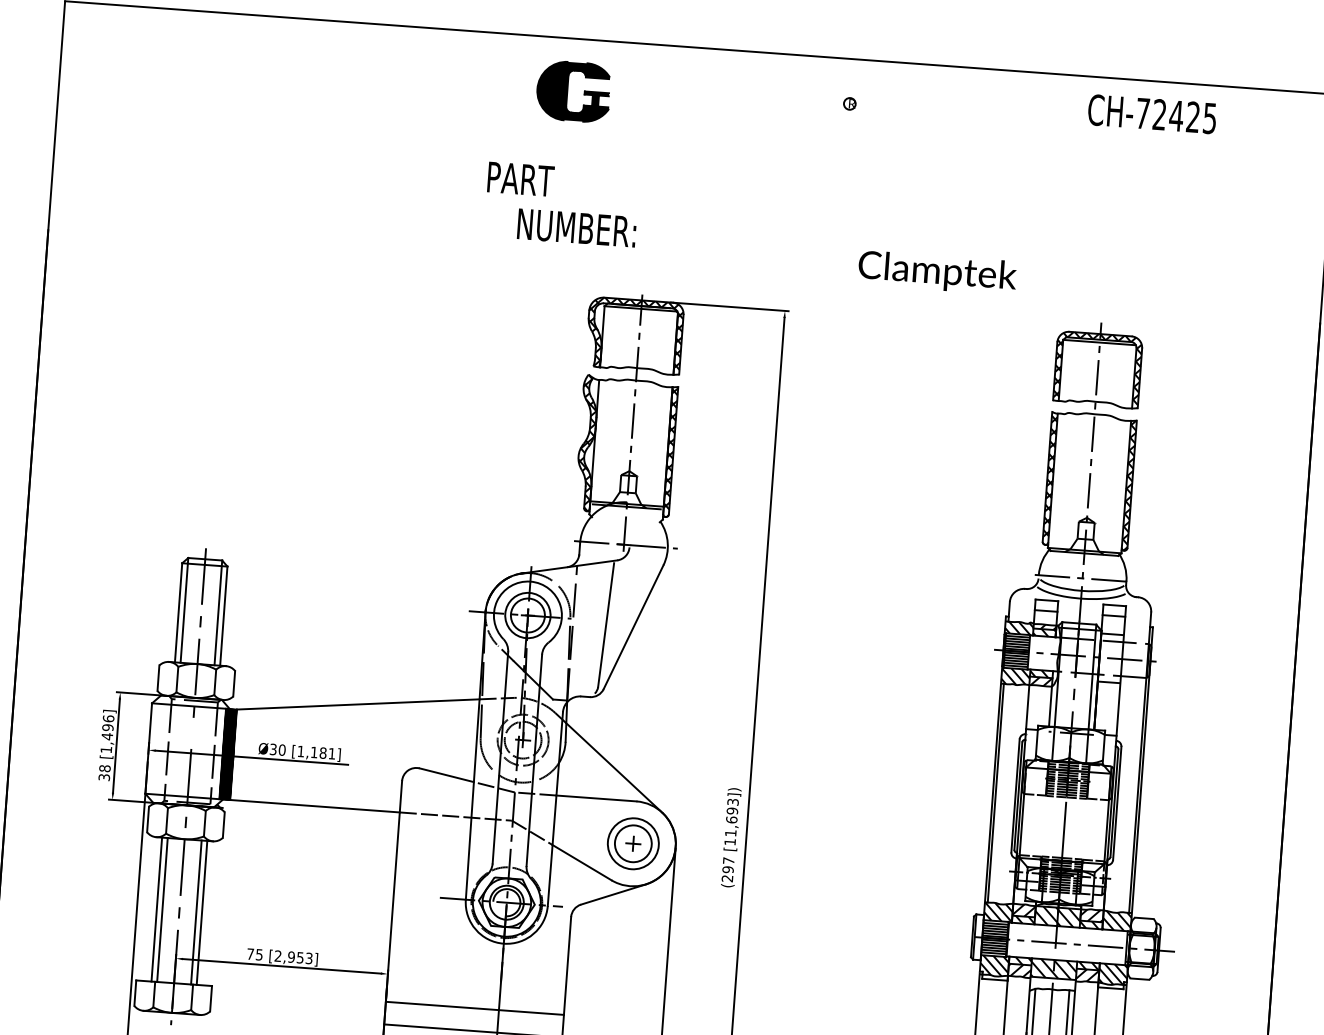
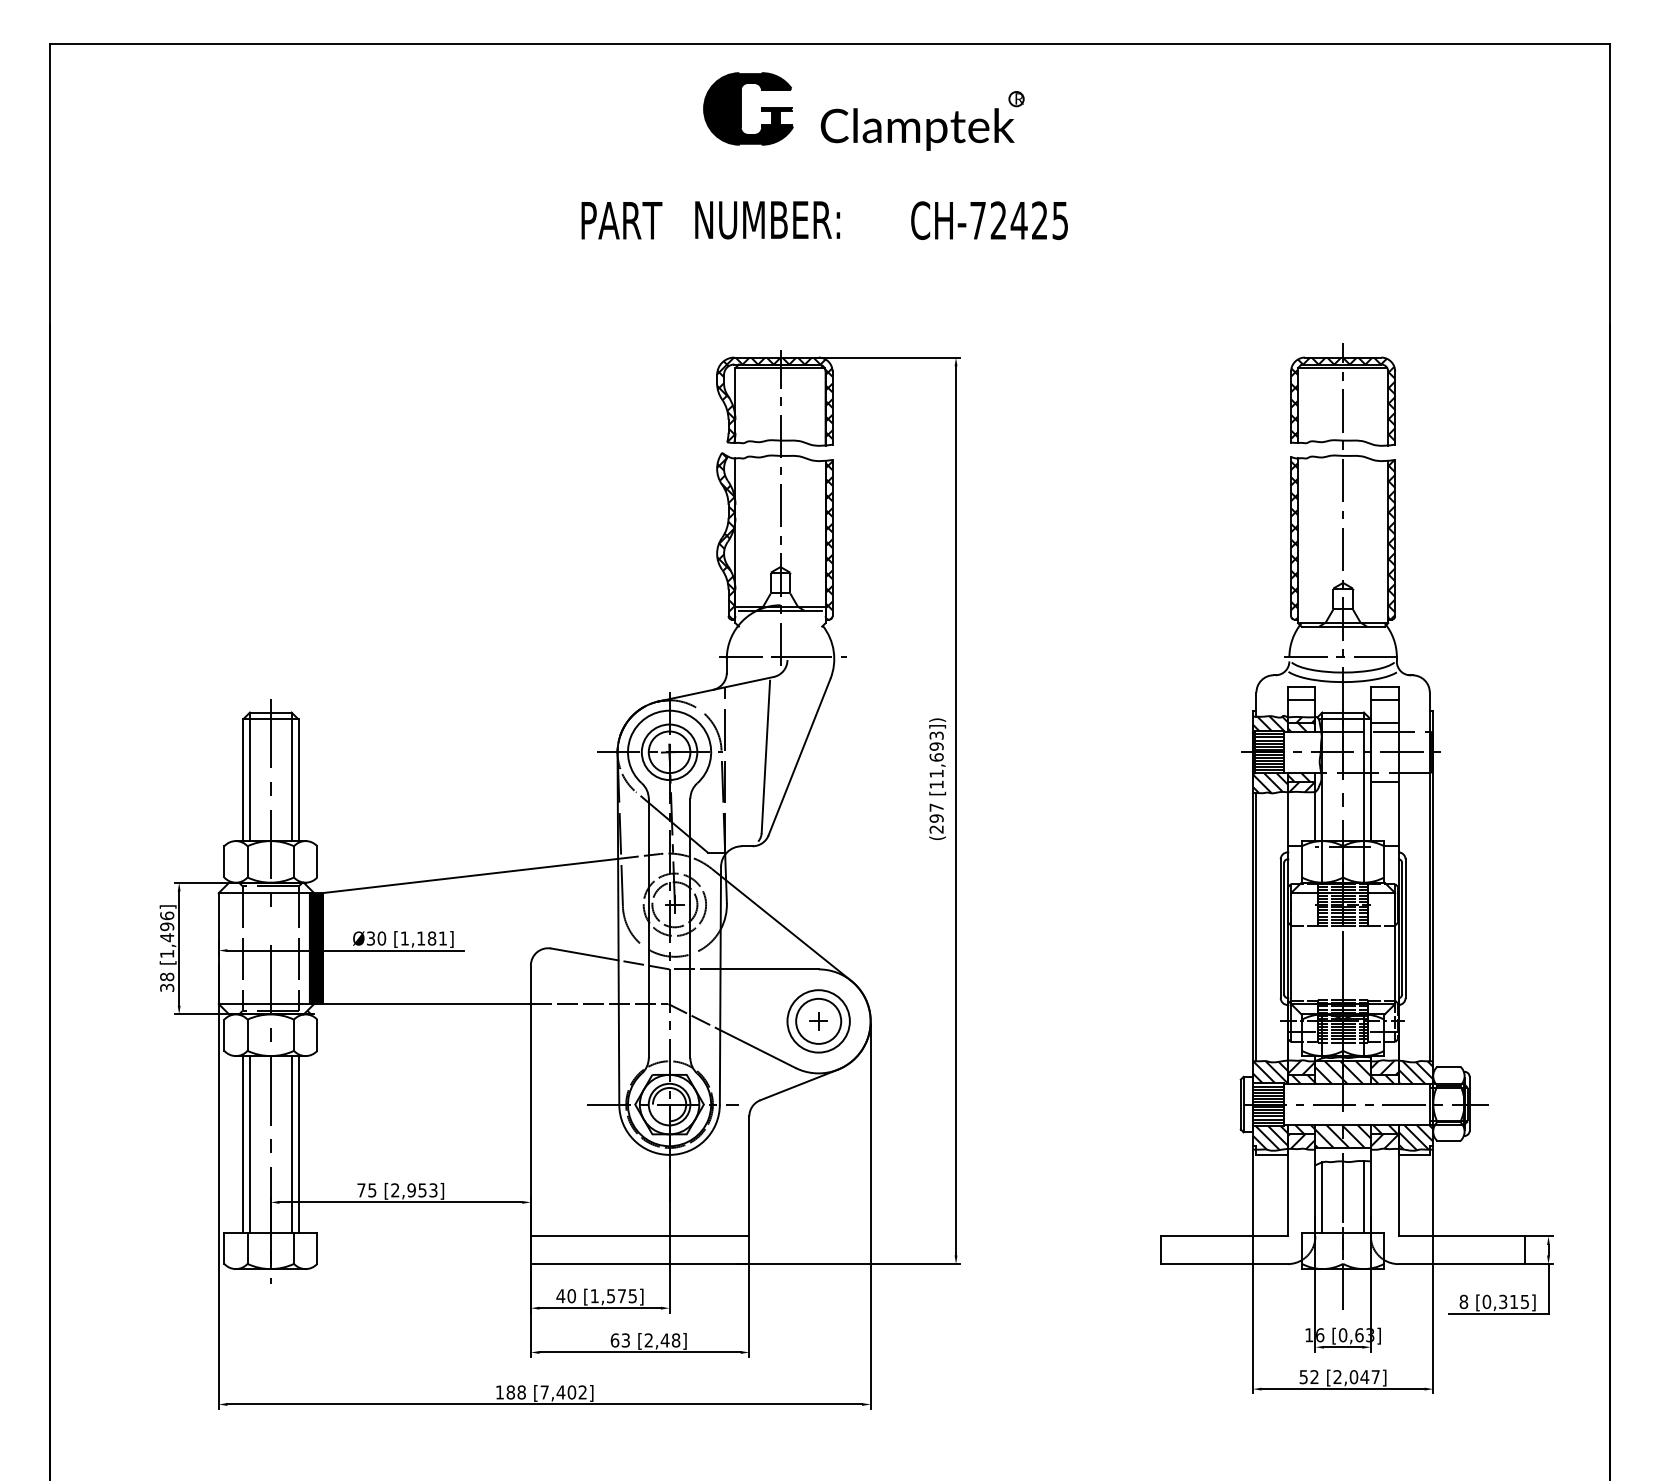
part: (568, 90) -> (741, 108), moved
text: (1152, 114) -> (989, 220), moved
text: (576, 228) -> (767, 220), moved
text: (937, 272) -> (917, 129), moved
text: (731, 837) -> (937, 778), moved

